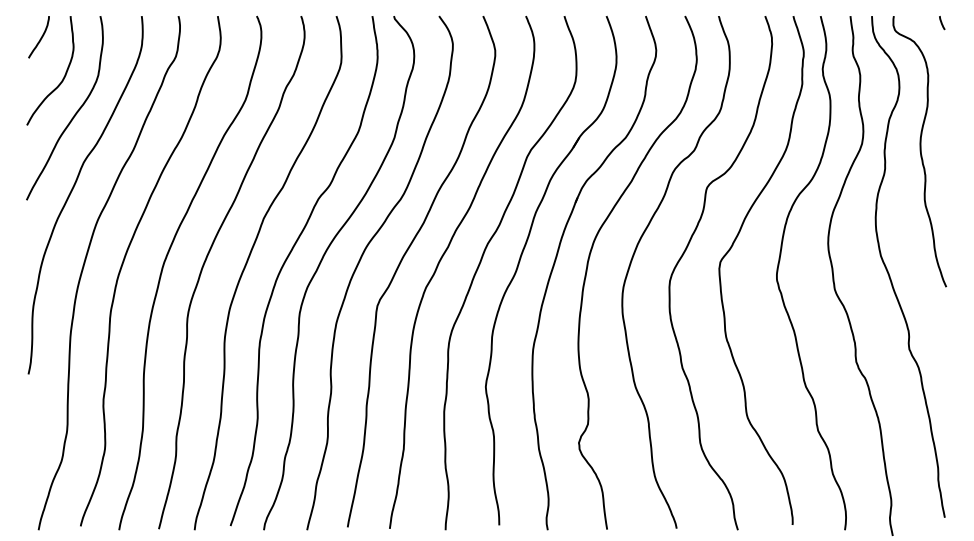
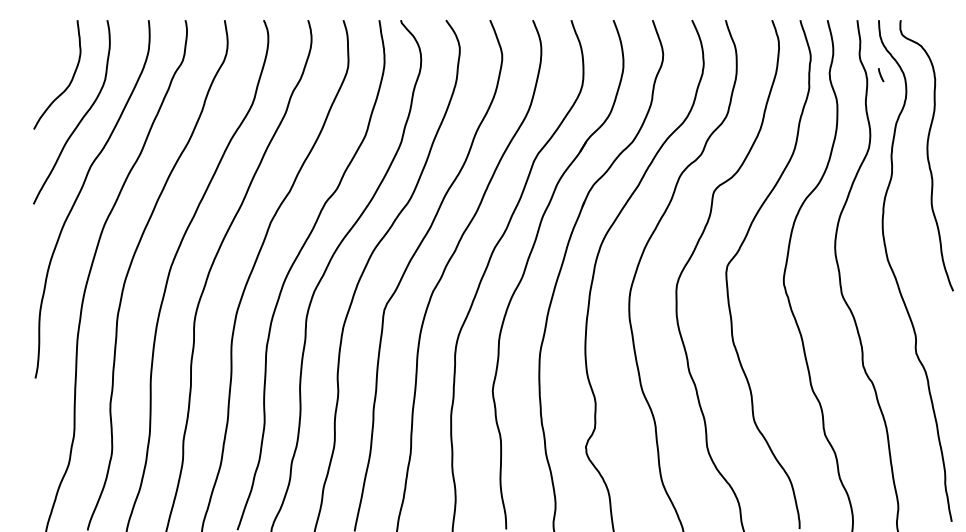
line: (942, 23) -> (881, 75), moved
curve: (40, 37) -> (47, 41), removed

